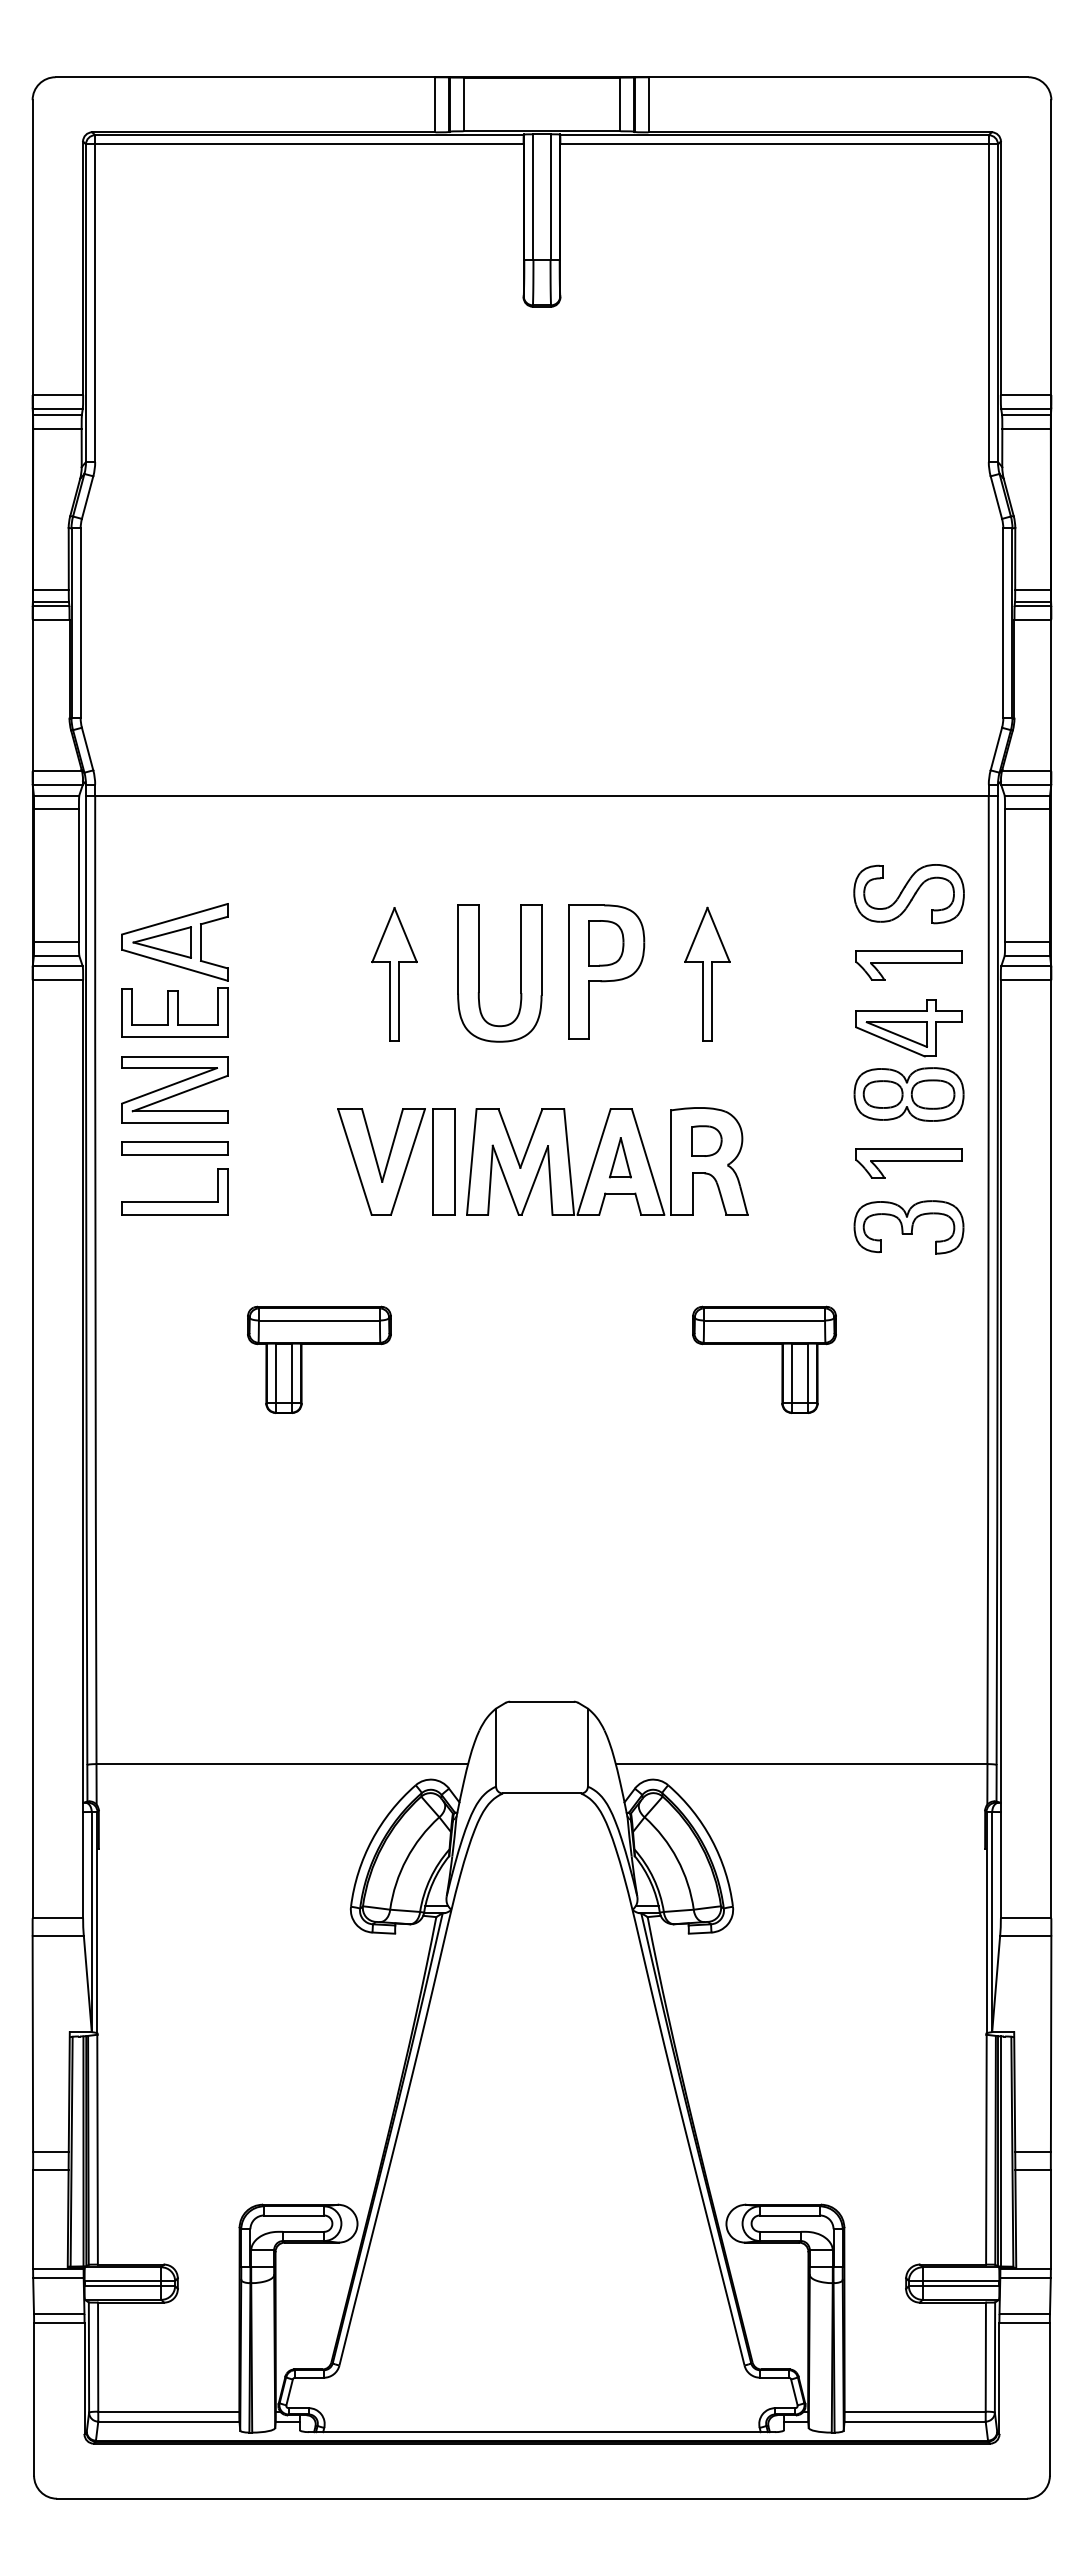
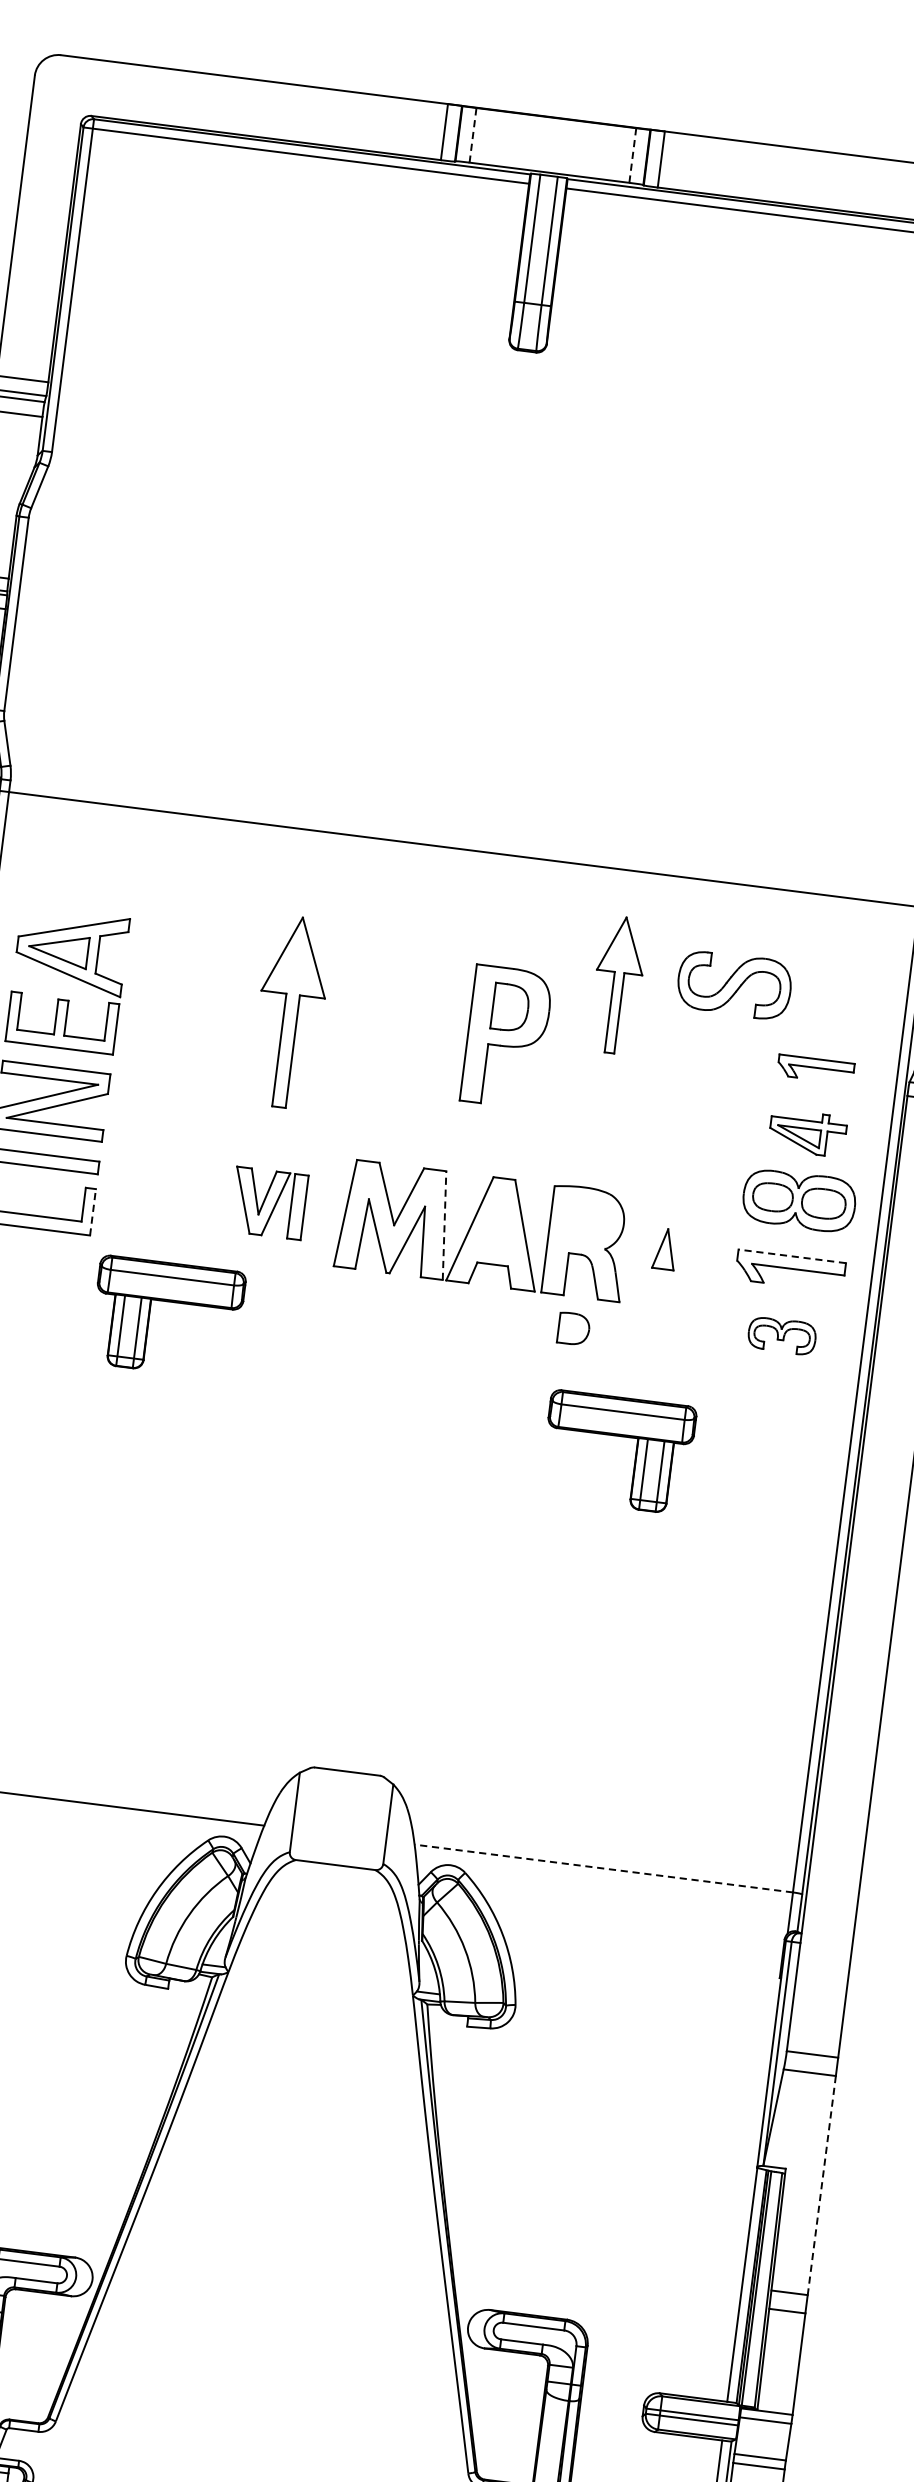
line: (463, 104) -> (473, 135), solid -> dashed
line: (620, 104) -> (632, 155), solid -> dashed
part: (908, 894) -> (733, 985), moved
part: (908, 965) -> (815, 1069), size x0.7
part: (479, 973) -> (377, 1022), removed
part: (707, 973) -> (618, 984), moved
part: (394, 974) -> (290, 1012), size x1.4
part: (908, 1028) -> (807, 1133), size x0.7
part: (706, 1140) -> (573, 1328), moved
line: (909, 1149) -> (792, 1256), solid -> dashed
part: (620, 1157) -> (665, 1248), moved
part: (396, 1161) -> (268, 1202), size x0.6
line: (569, 1161) -> (444, 1225), solid -> dashed
line: (227, 1192) -> (92, 1212), solid -> dashed
part: (908, 1227) -> (781, 1335), size x0.6
part: (319, 1344) -> (169, 1302), moved
line: (801, 1764) -> (603, 1868), solid -> dashed
line: (1051, 2043) -> (822, 2185), solid -> dashed

